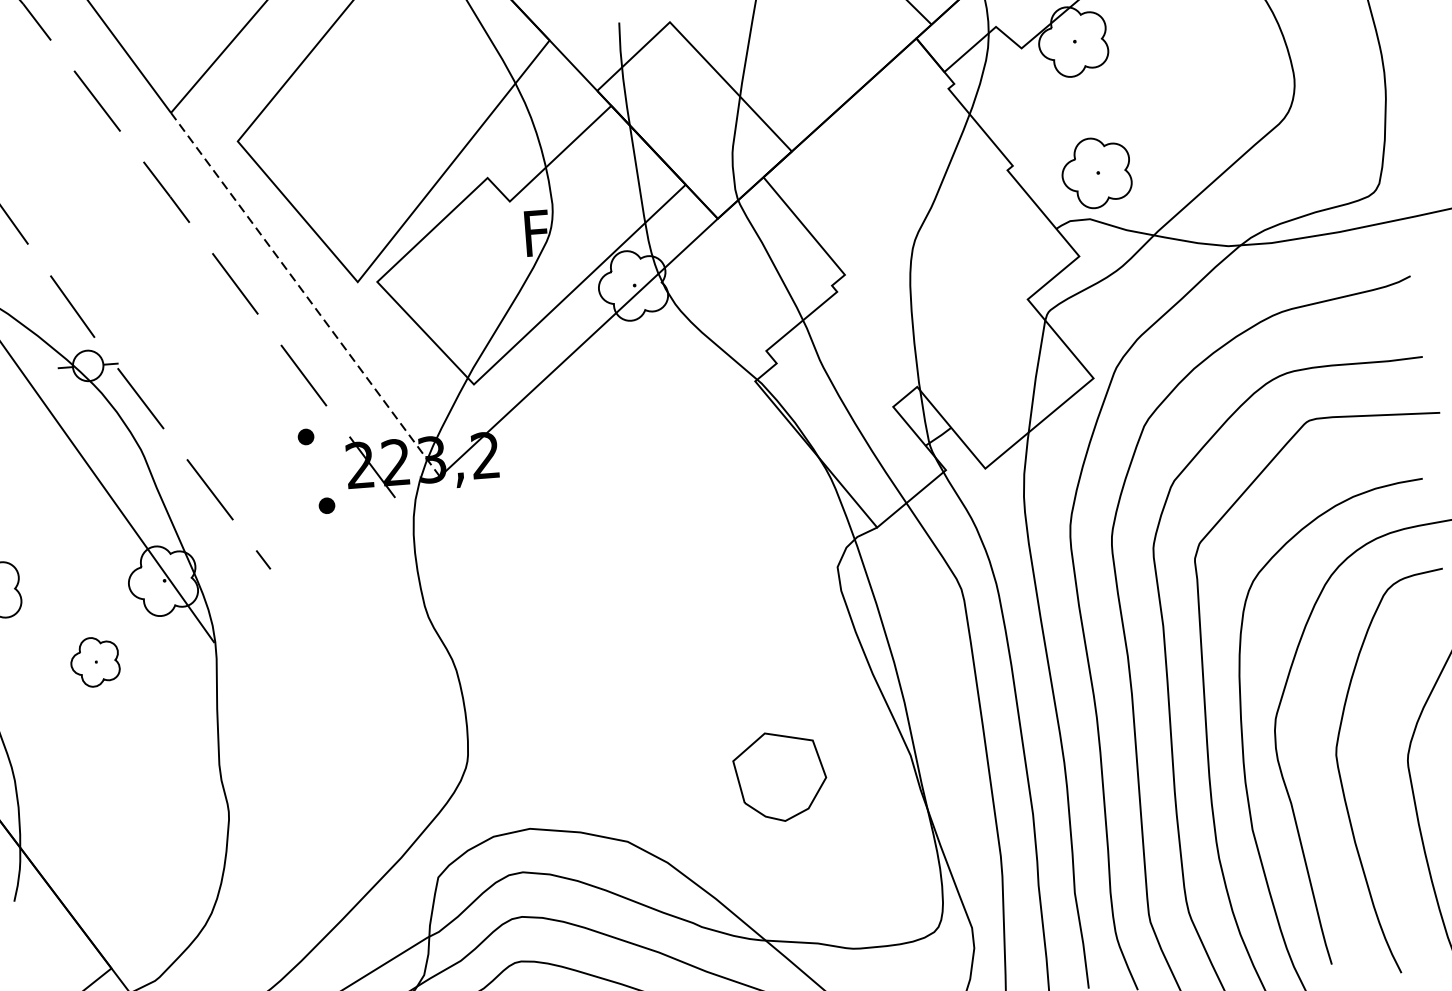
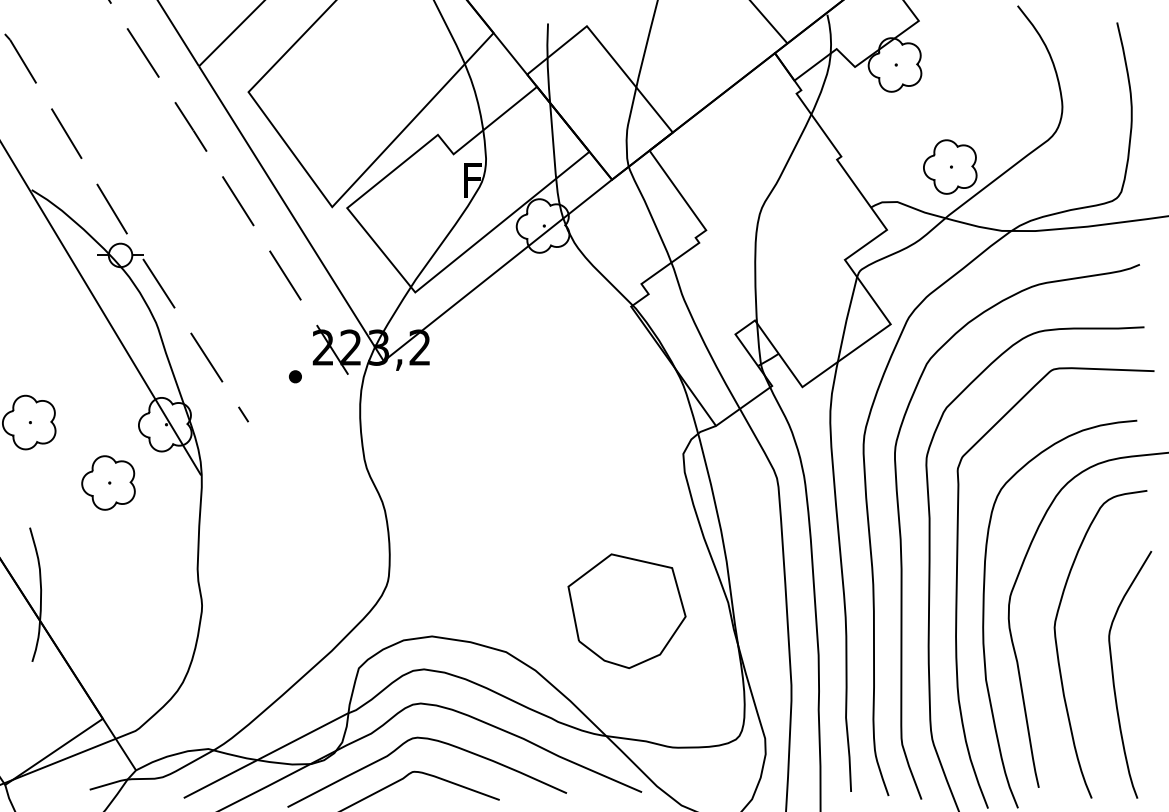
part: (1096, 172) -> (950, 166), moved
line: (305, 294) -> (291, 213), dashed -> solid
part: (306, 436) -> (283, 322), removed
part: (95, 661) -> (108, 482), size x1.43
part: (779, 777) -> (626, 611), size x1.67

